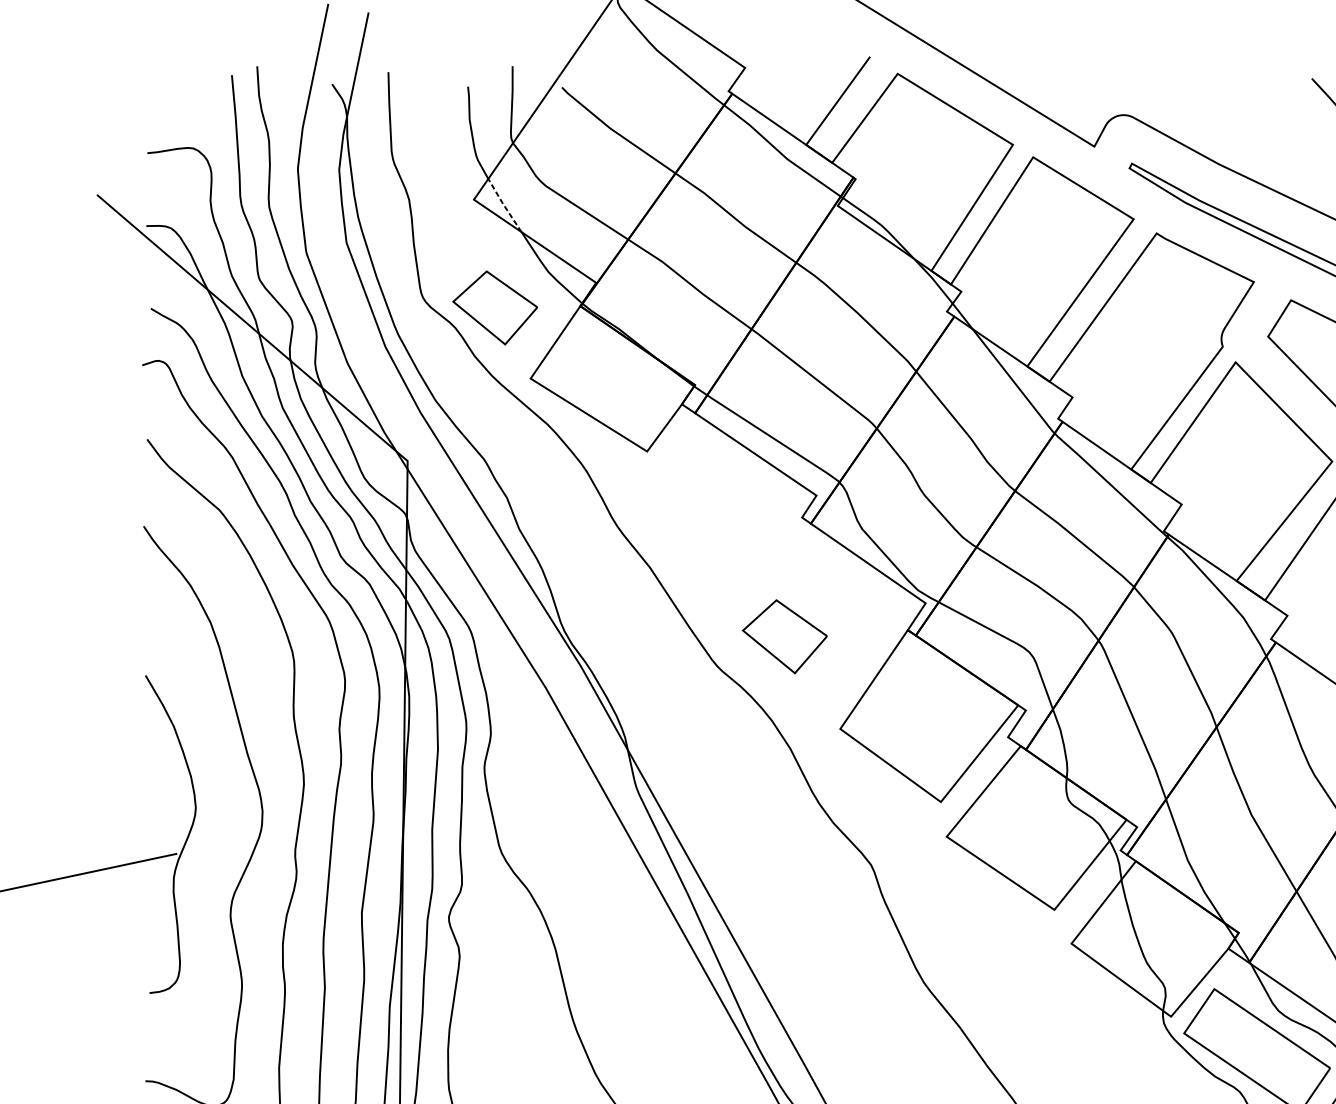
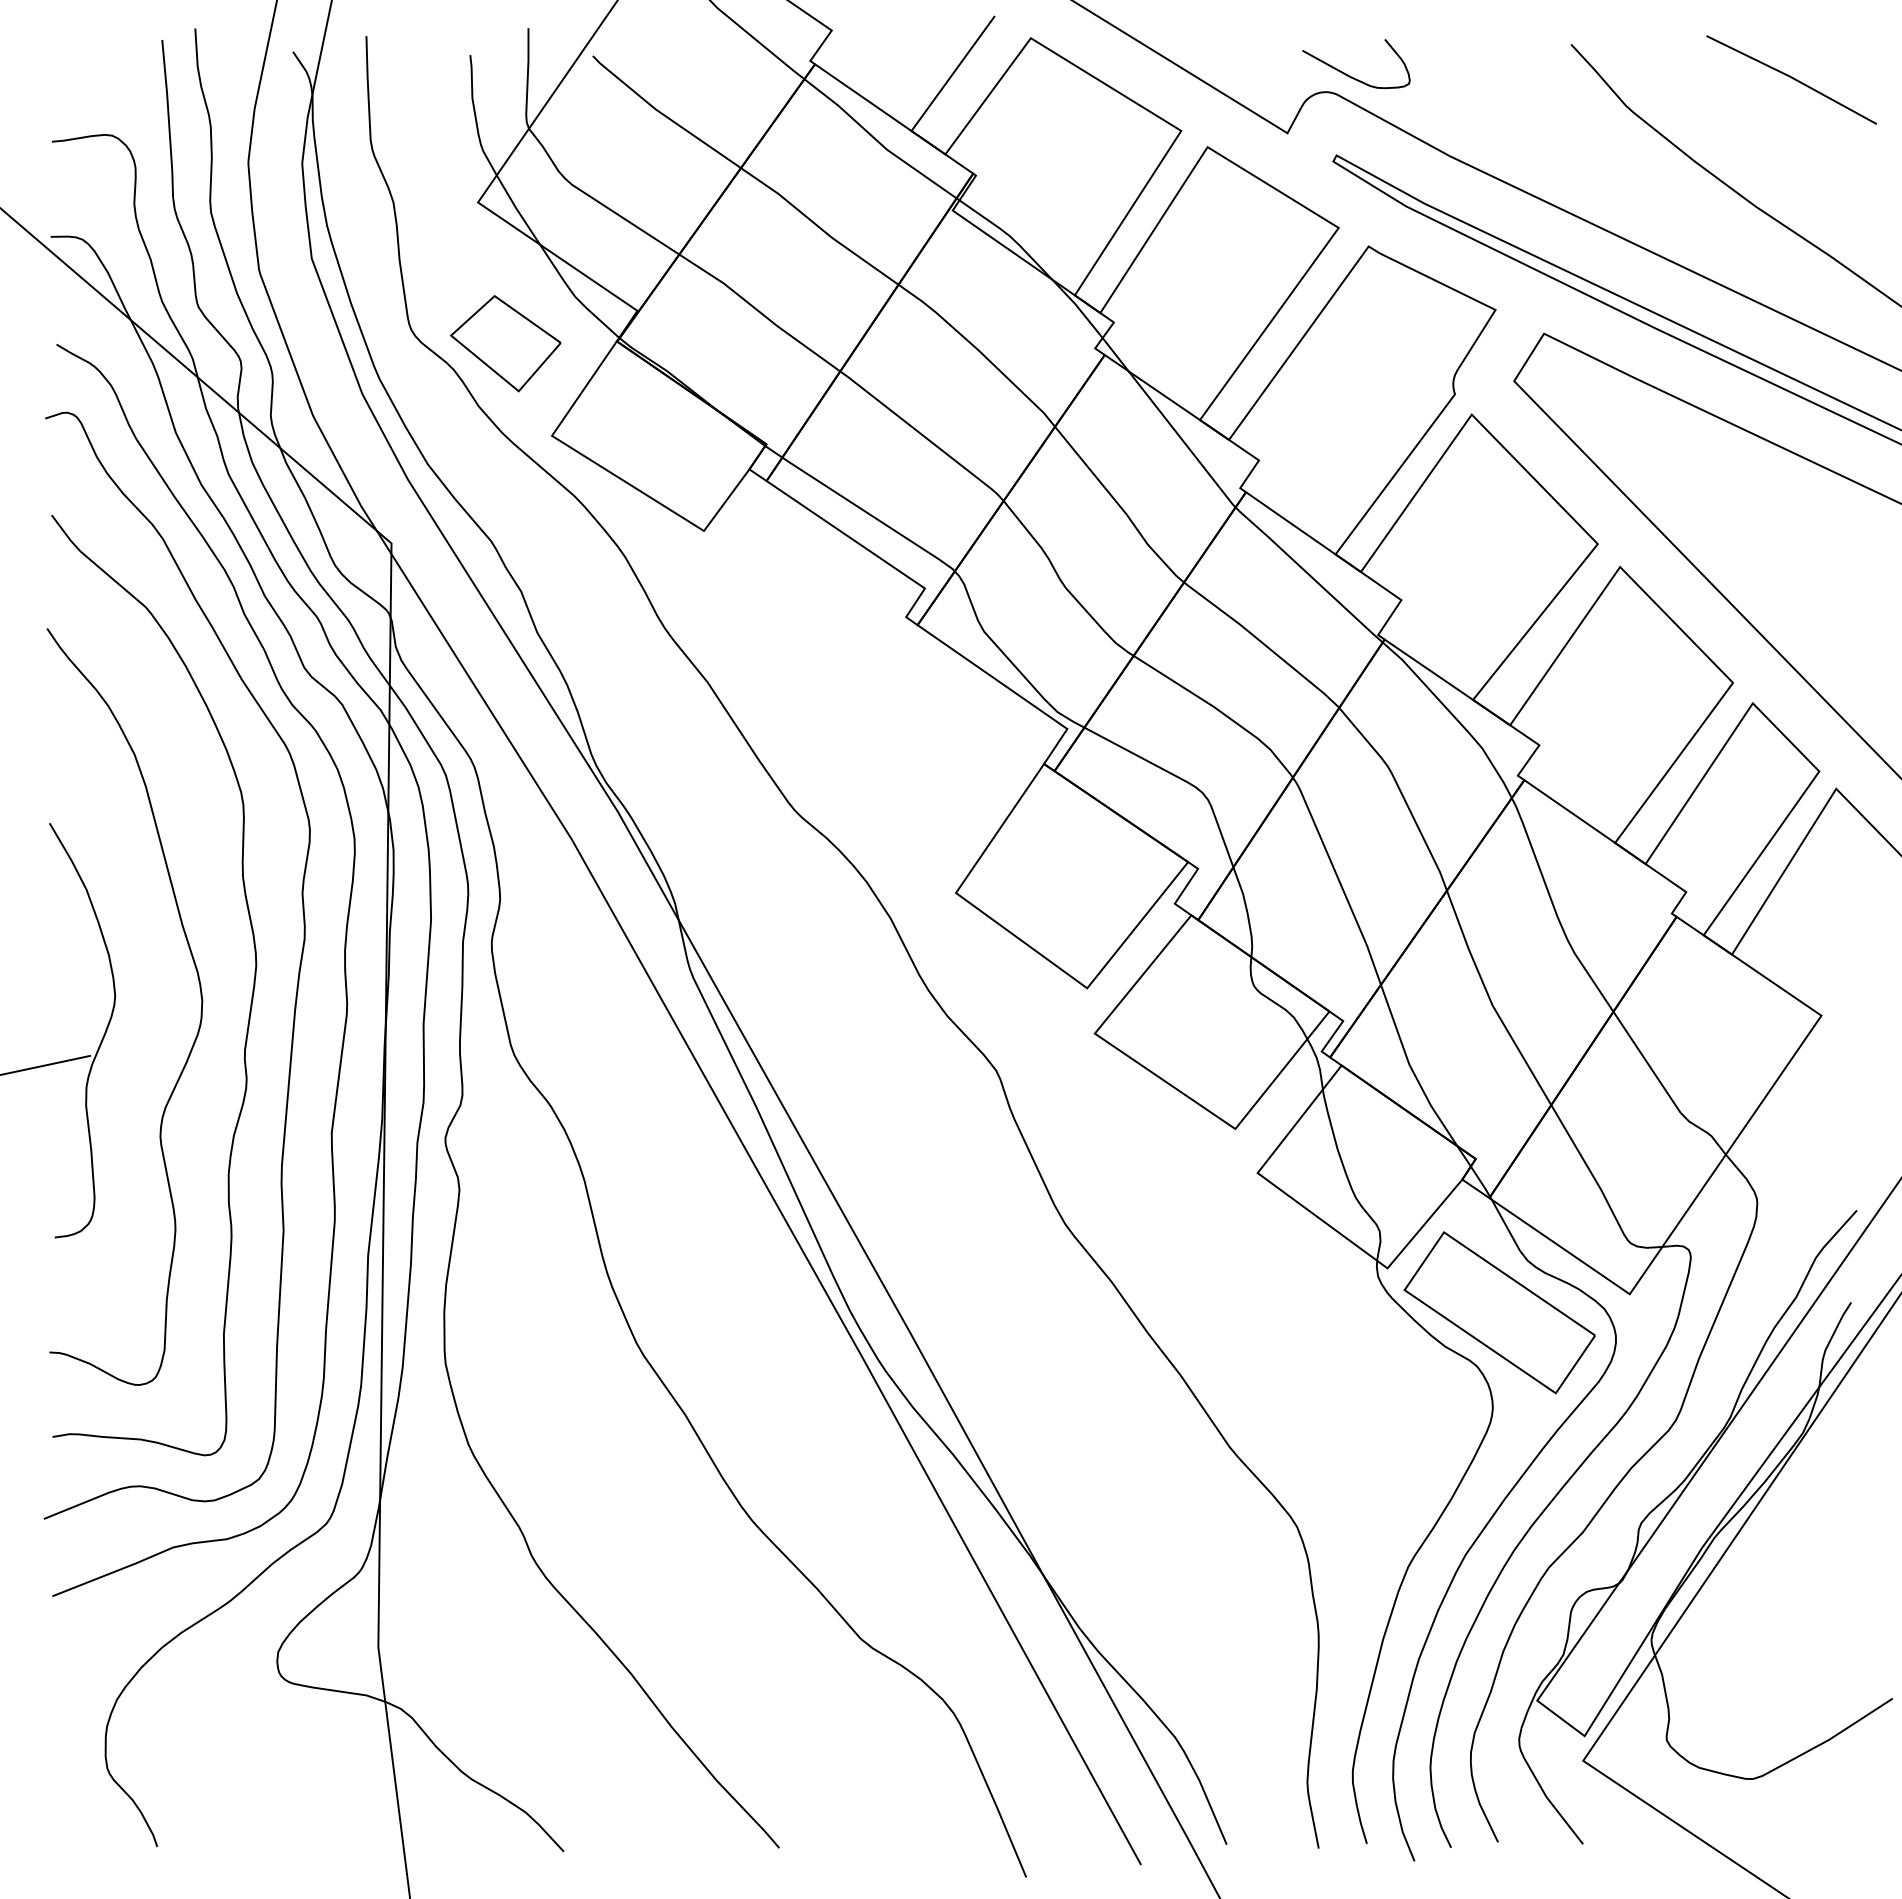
curve: (1144, 103) -> (1352, 76), added
line: (504, 205) -> (517, 210), dashed -> solid
part: (784, 636) -> (883, 772), removed

